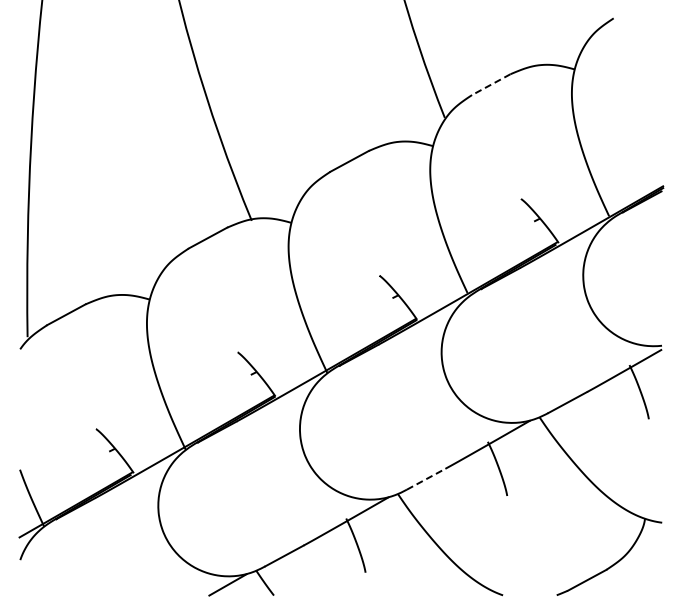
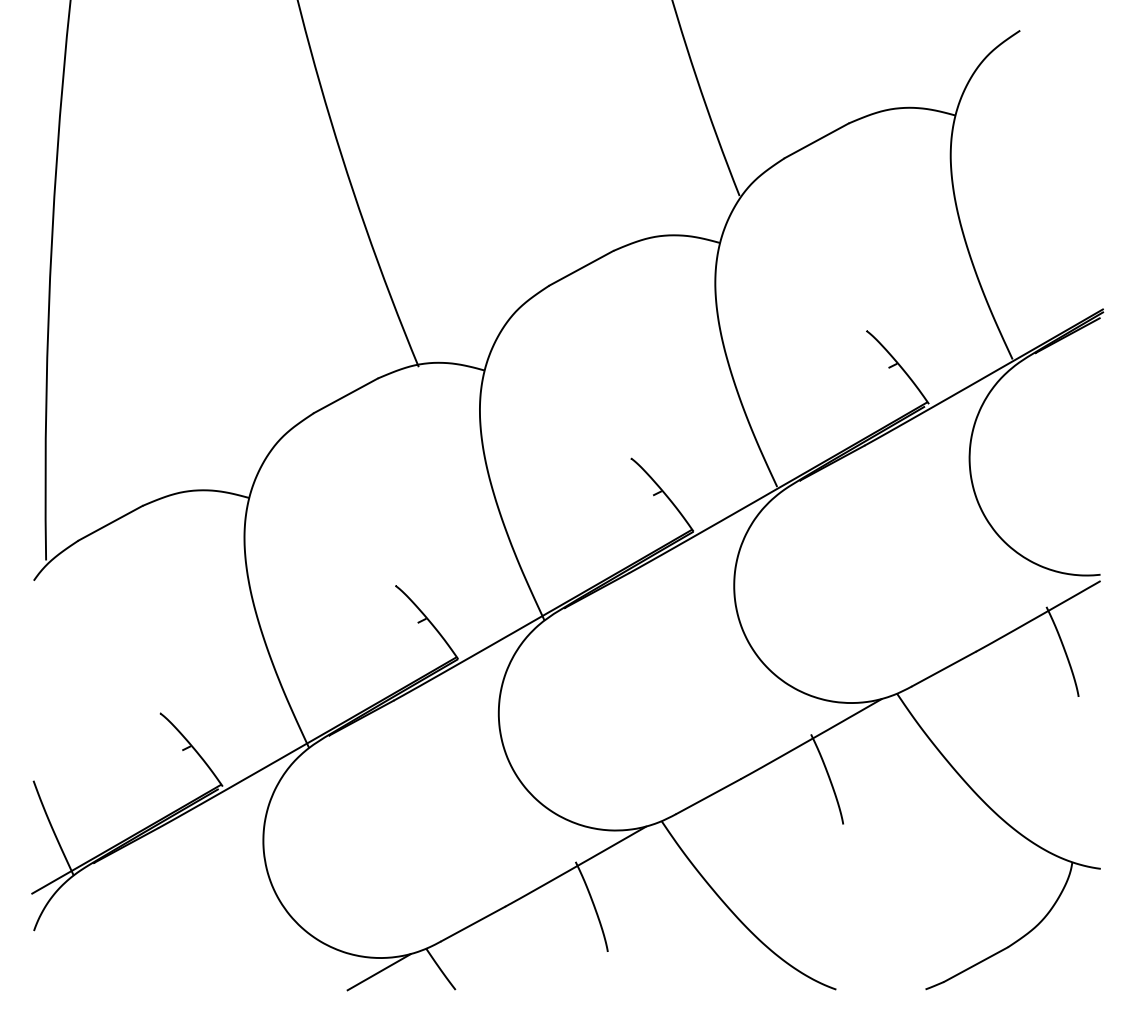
line: (491, 84) -> (817, 140), dashed -> solid
line: (426, 479) -> (709, 797), dashed -> solid

